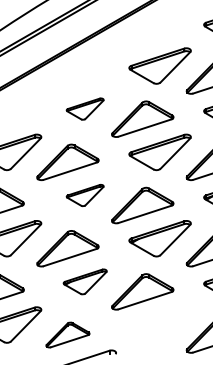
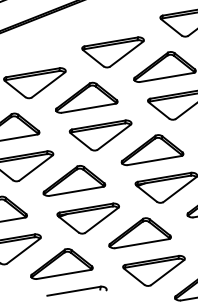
part: (84, 108) -> (111, 49), size x1.67
part: (84, 195) -> (98, 133), size x1.67
part: (84, 281) -> (86, 216), size x1.43
part: (159, 324) -> (152, 268), added
part: (67, 334) -> (62, 265), size x1.43

